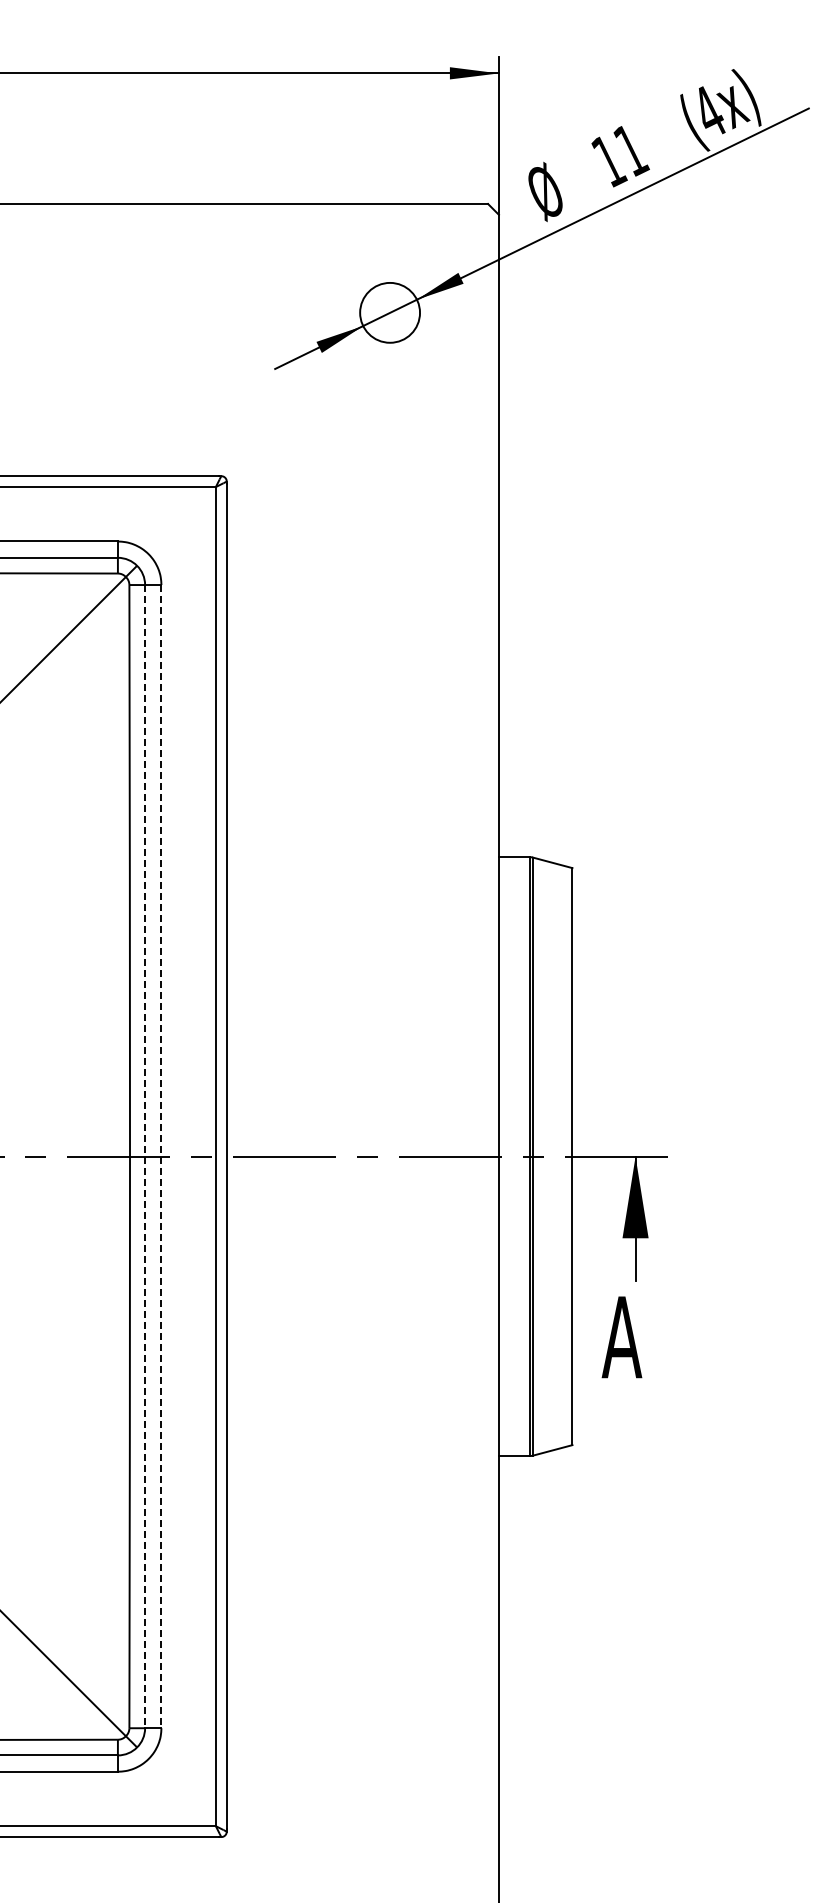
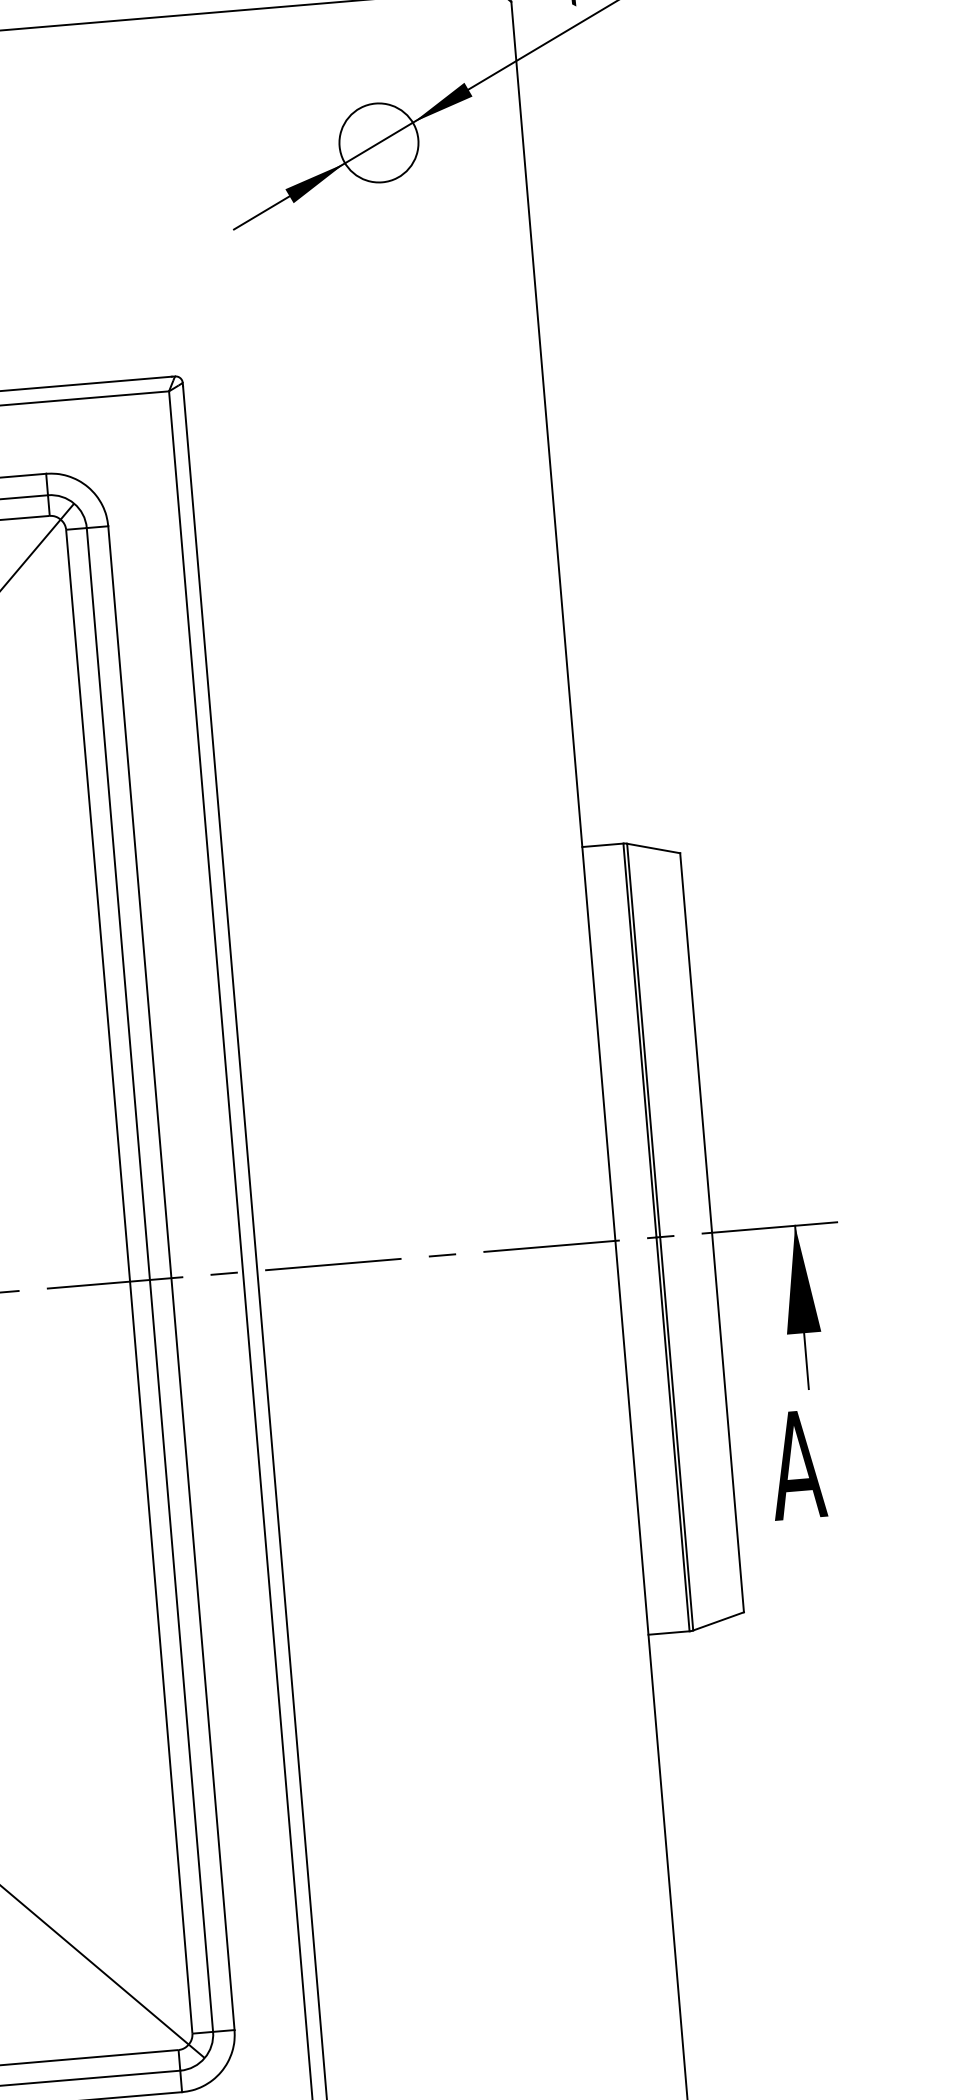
line: (145, 1156) -> (150, 1279), dashed -> solid
line: (161, 1156) -> (171, 1277), dashed -> solid

